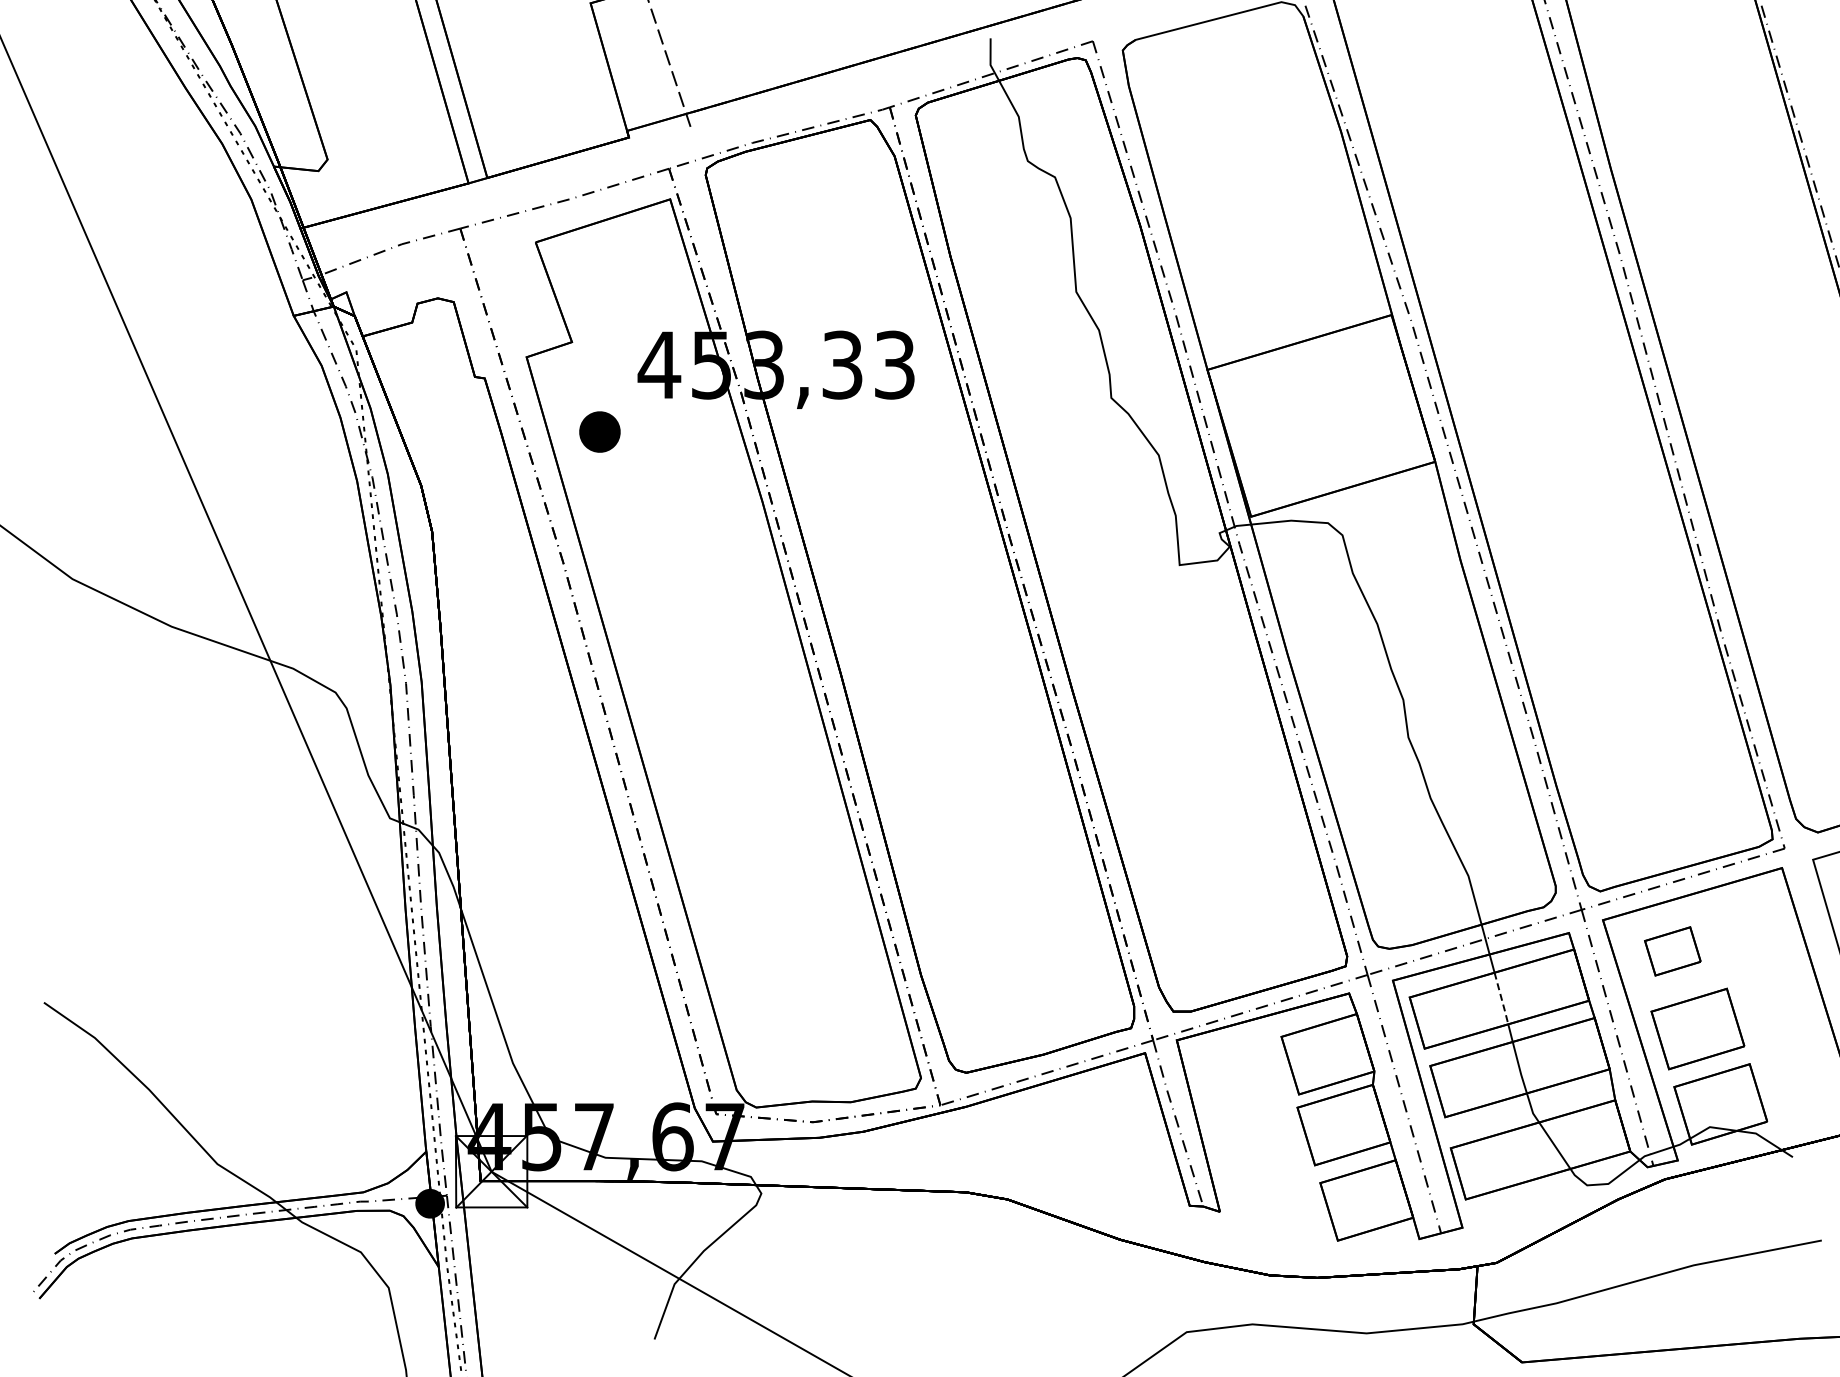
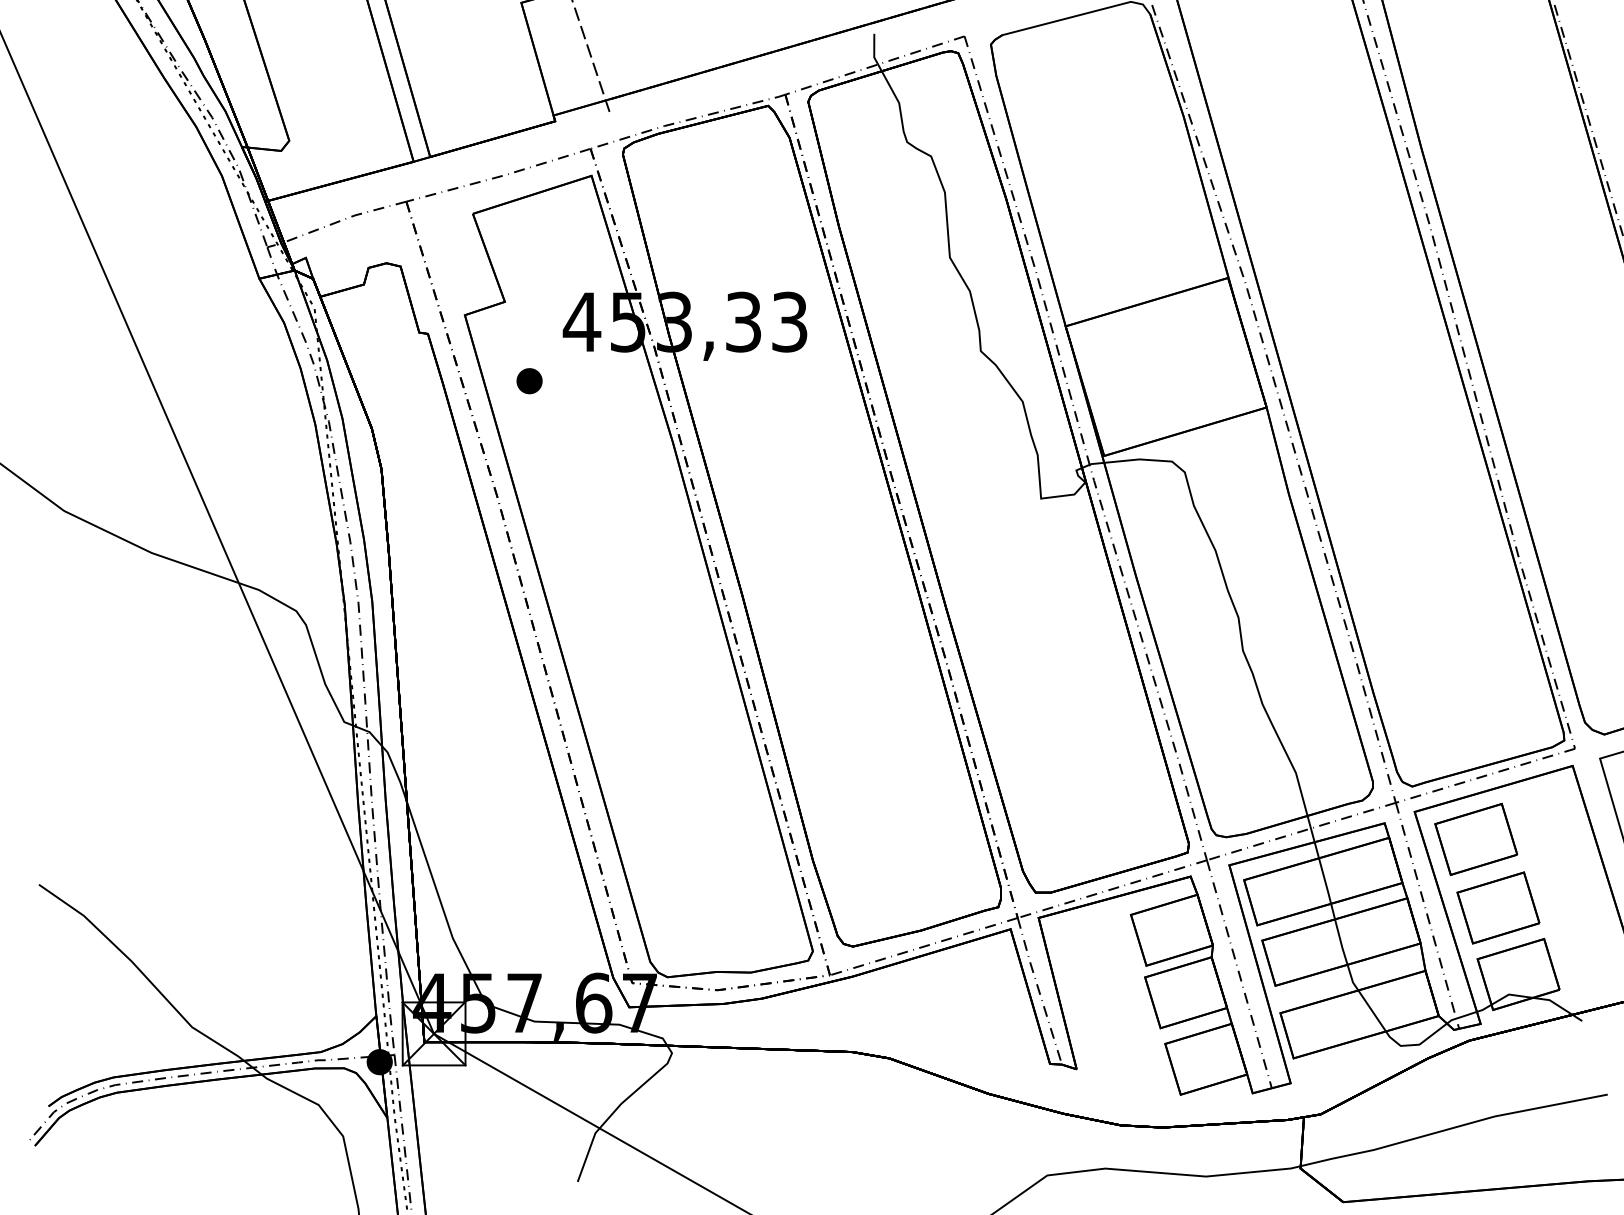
part: (599, 431) -> (529, 380), size x0.71
part: (1672, 951) -> (1476, 839), size x1.67
line: (1501, 999) -> (1325, 881), dashed -> solid

